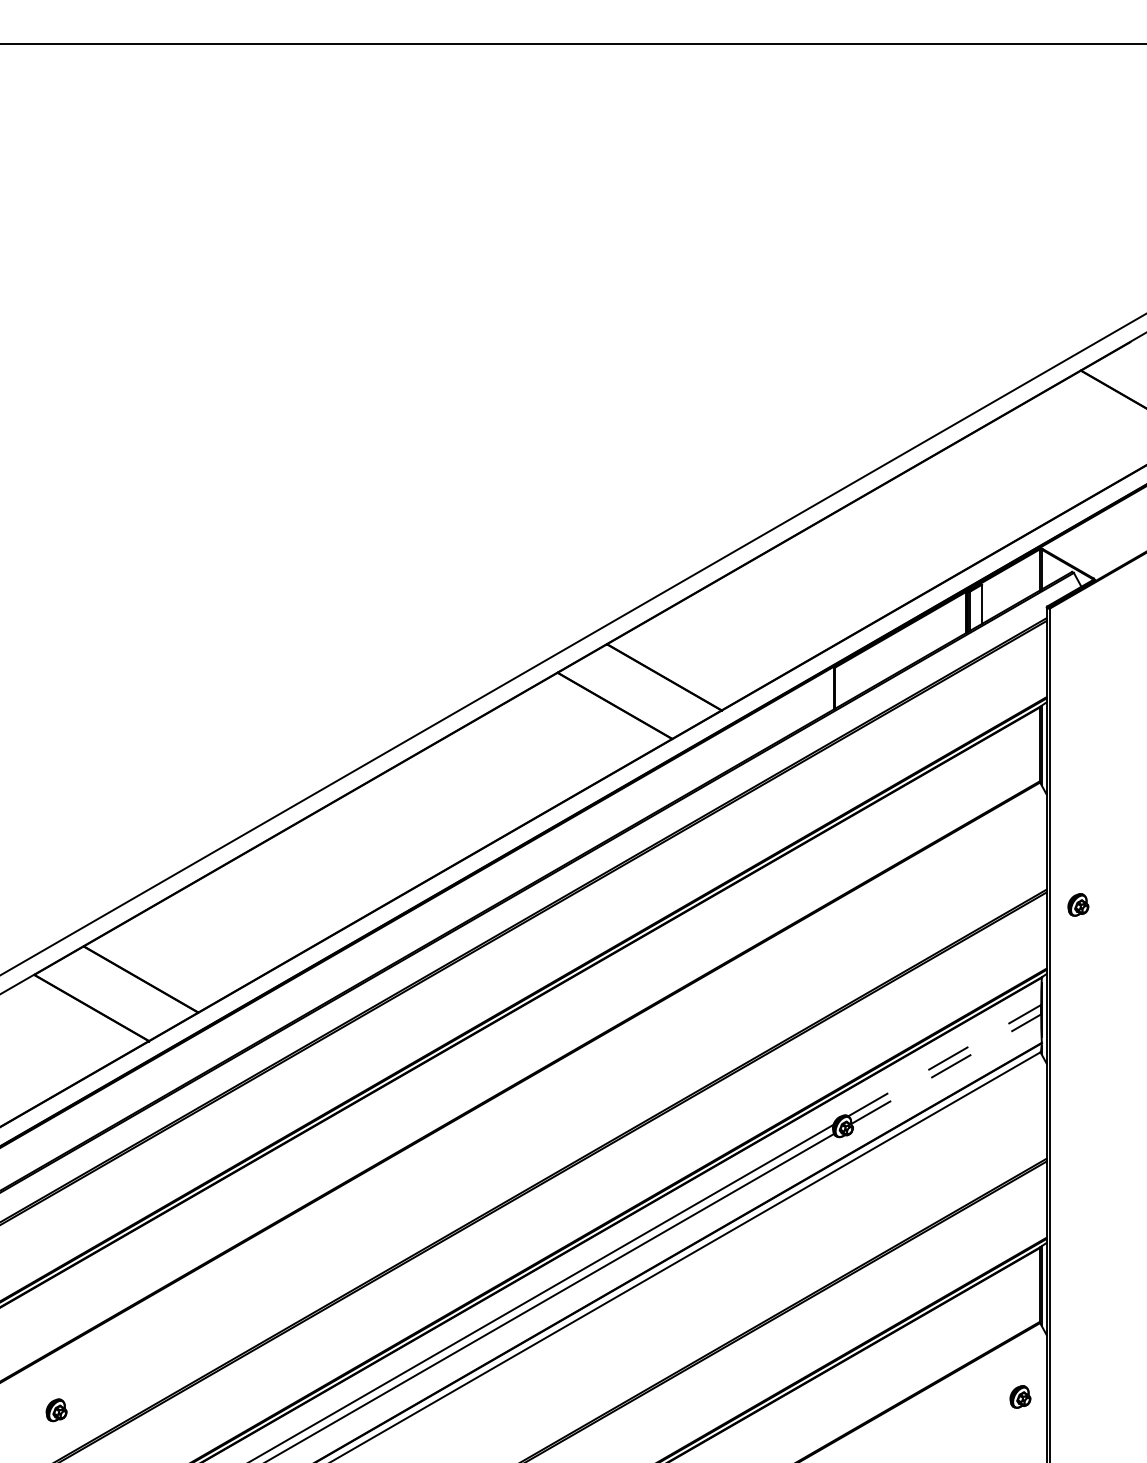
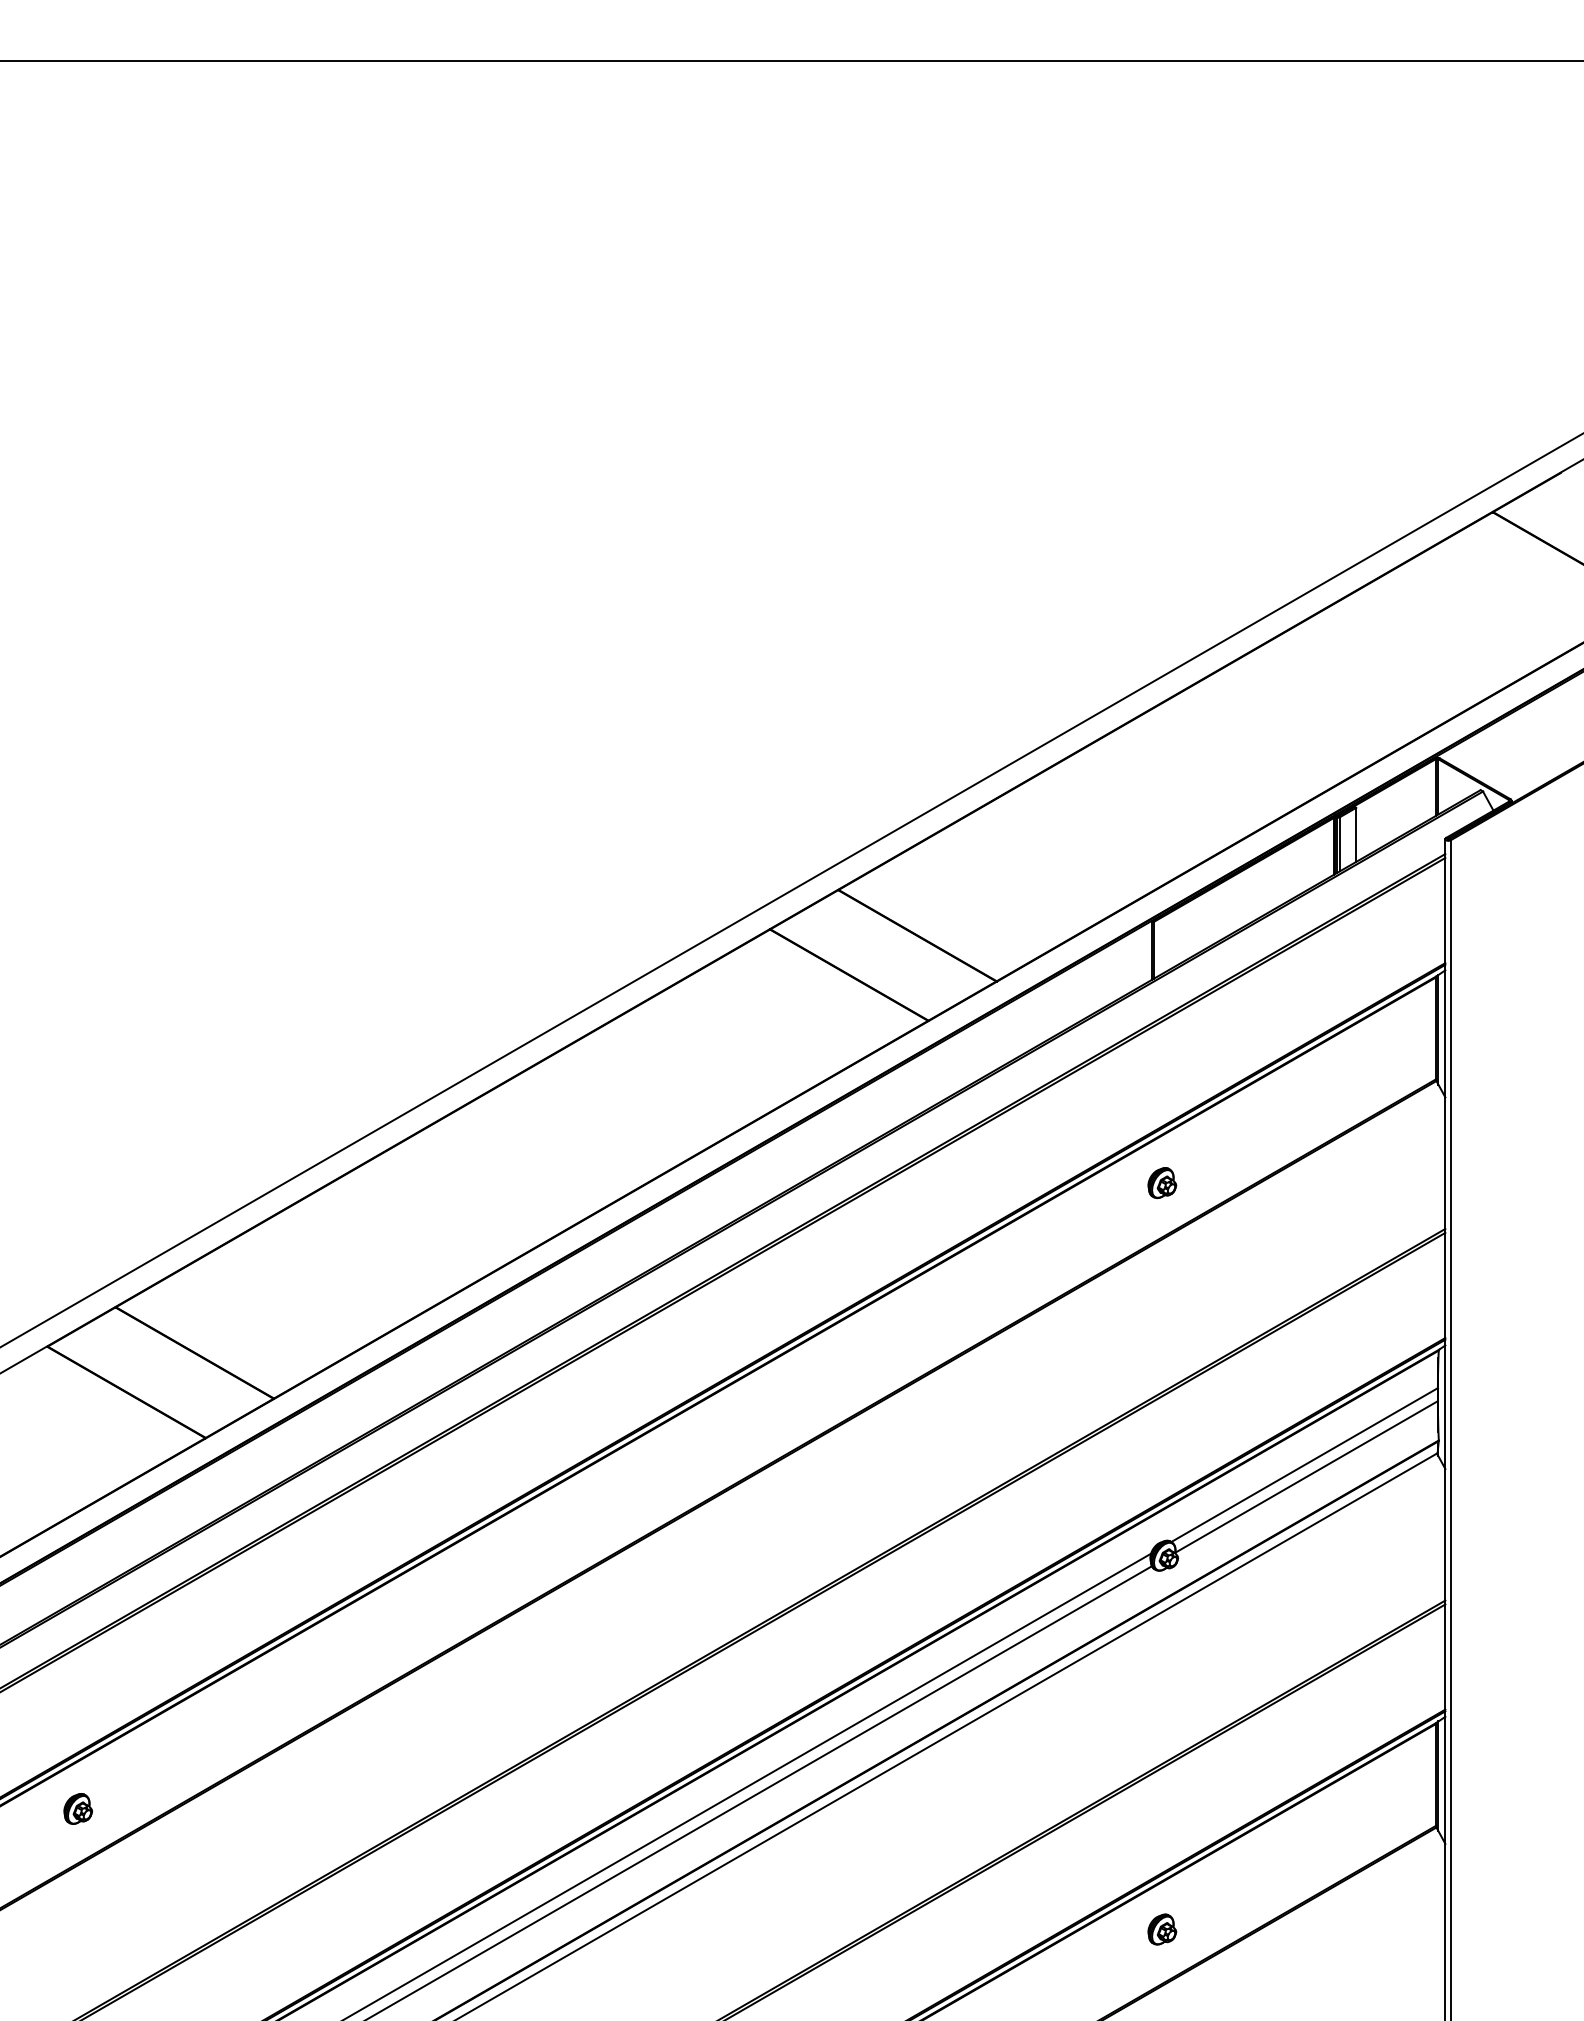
part: (1078, 905) -> (1162, 1183), moved
line: (944, 1060) -> (1304, 1465), dashed -> solid
line: (946, 1068) -> (1306, 1476), dashed -> solid
part: (1020, 1396) -> (1162, 1929), moved
part: (56, 1409) -> (78, 1808), moved

